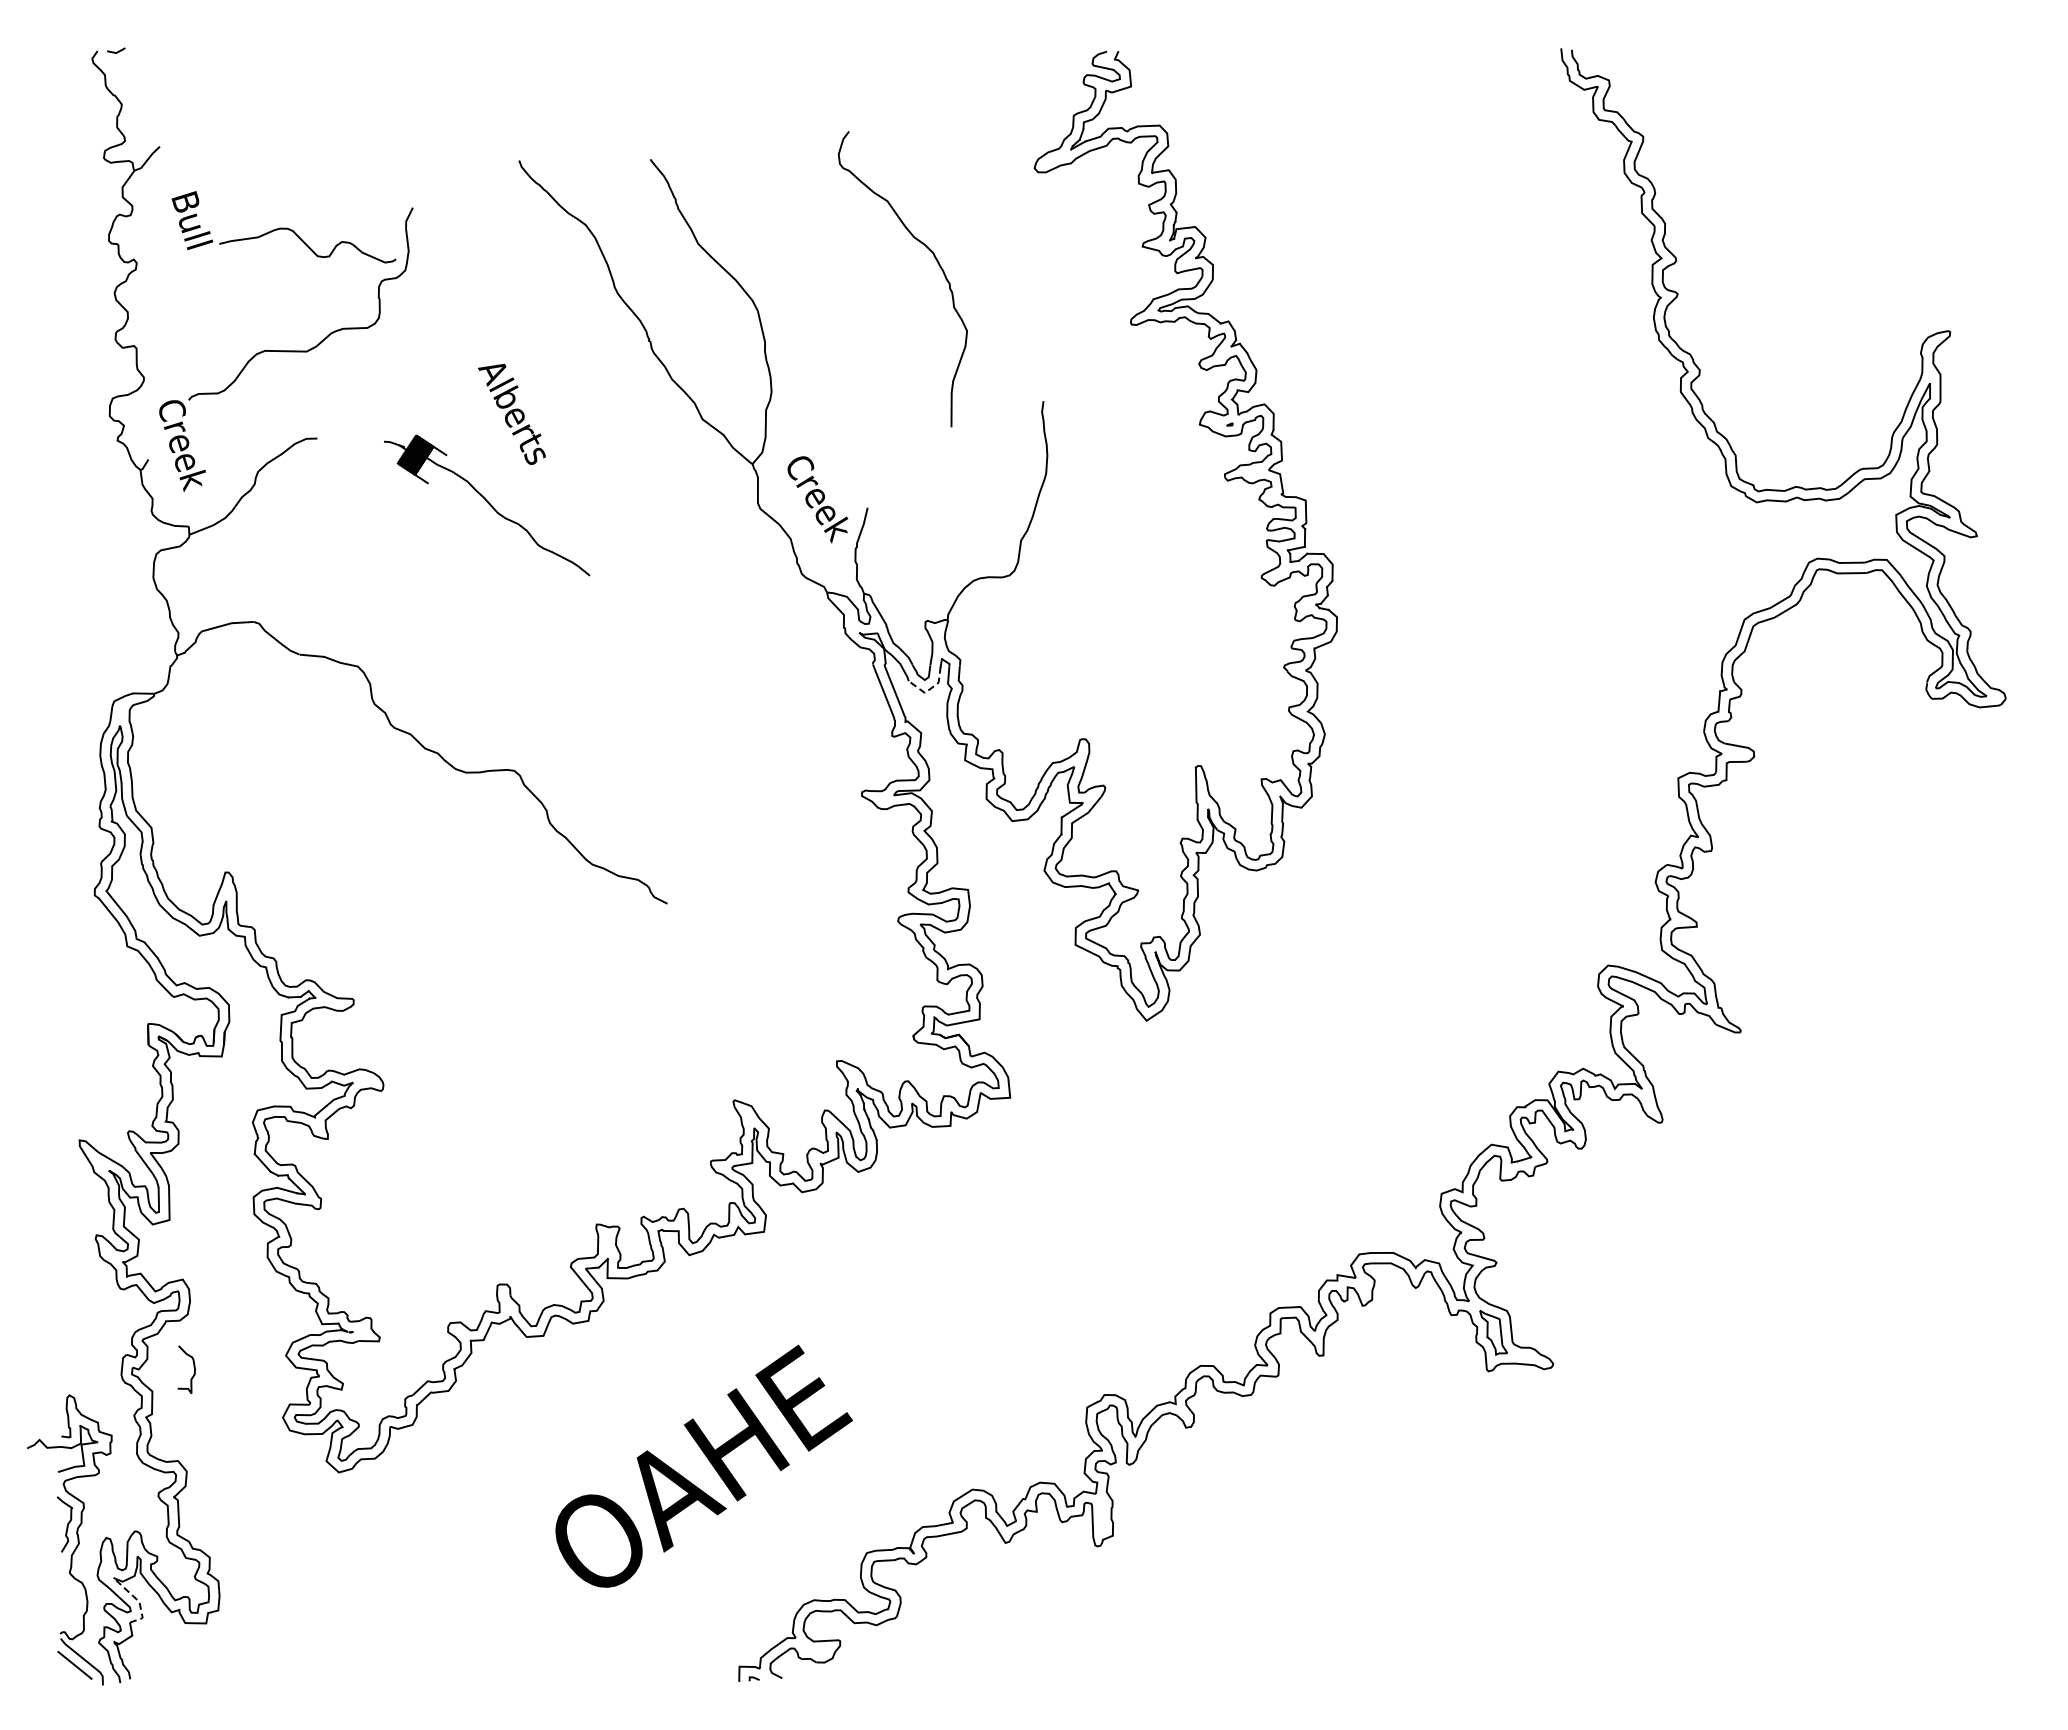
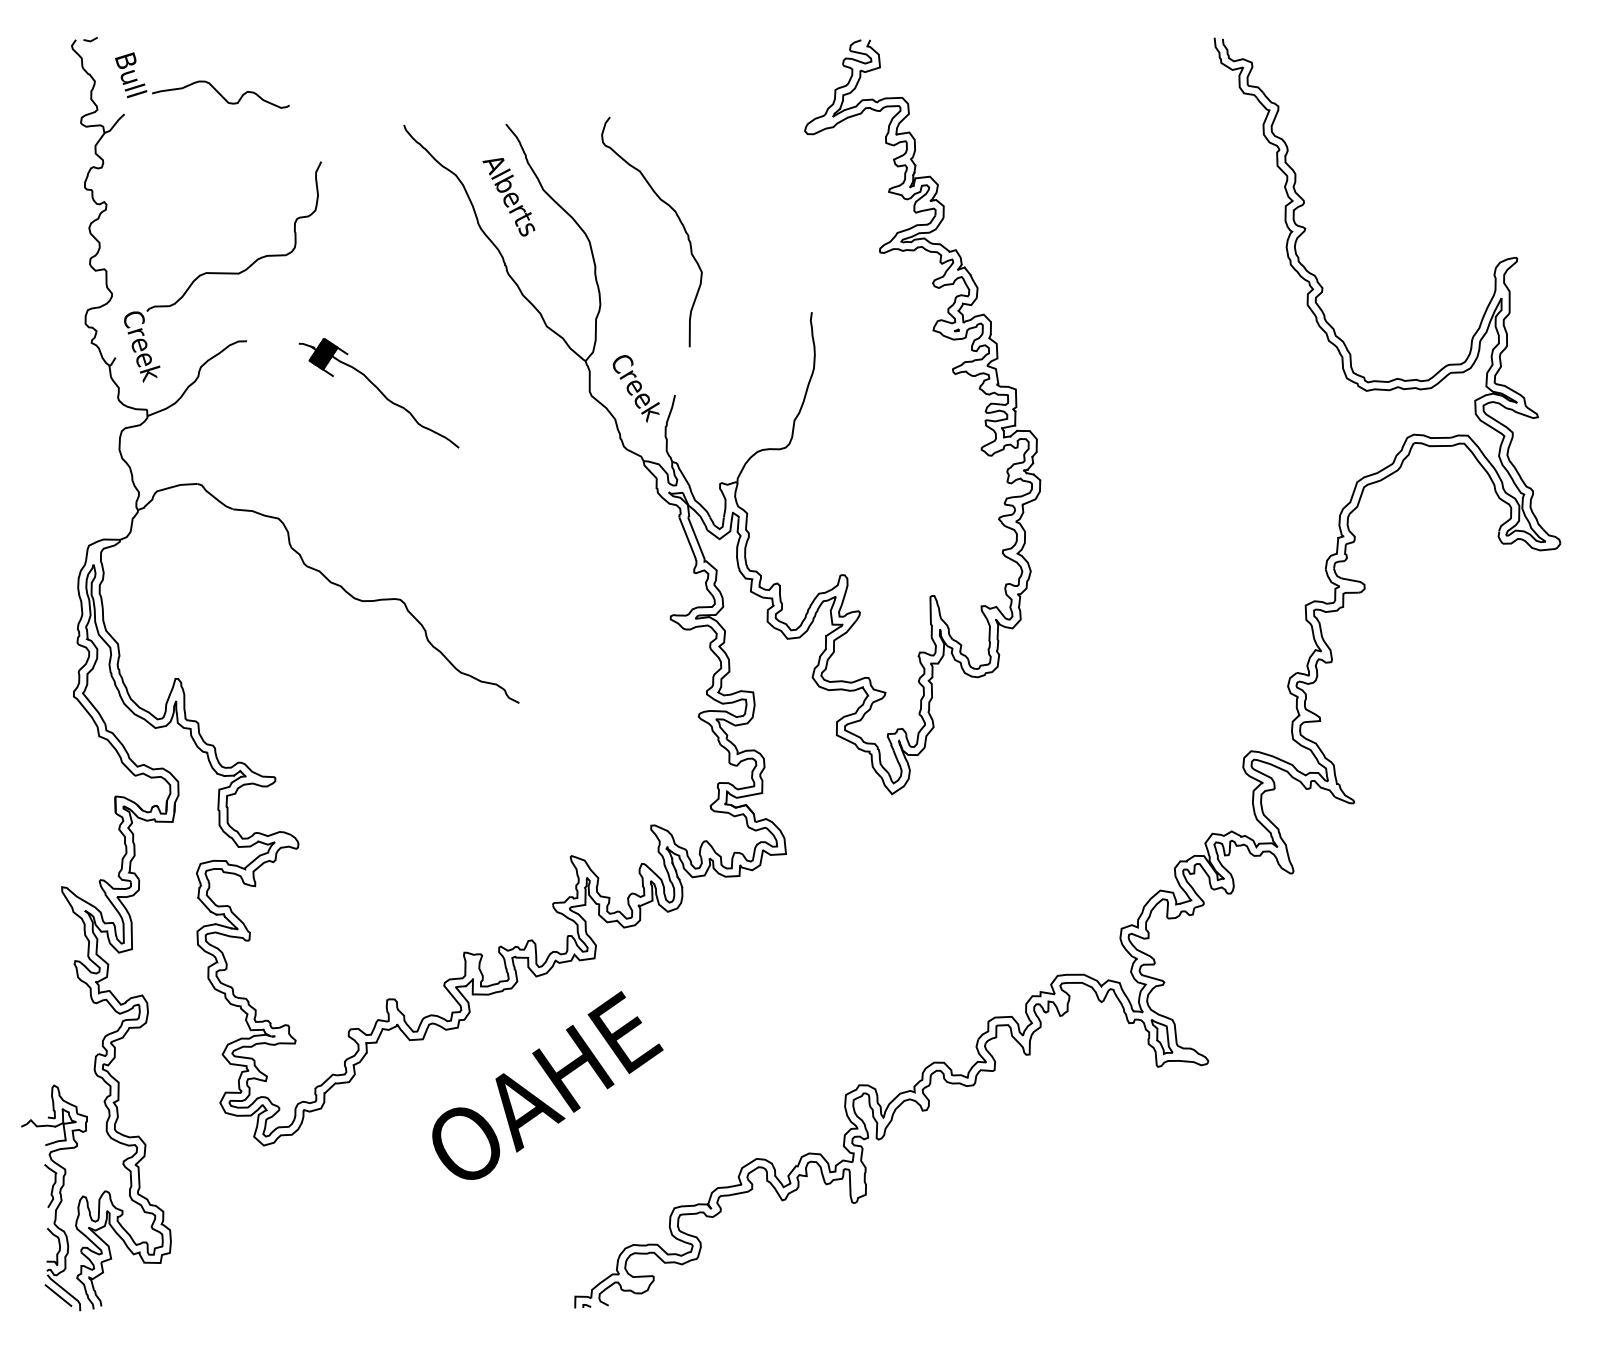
part: (283, 227) -> (202, 80), moved
curve: (934, 258) -> (676, 215), moved
text: (511, 413) -> (508, 196), moved
line: (930, 689) -> (723, 536), dashed -> solid
curve: (193, 1367) -> (58, 1245), moved
text: (703, 1465) -> (547, 1084), moved
line: (138, 1600) -> (107, 1245), dashed -> solid

